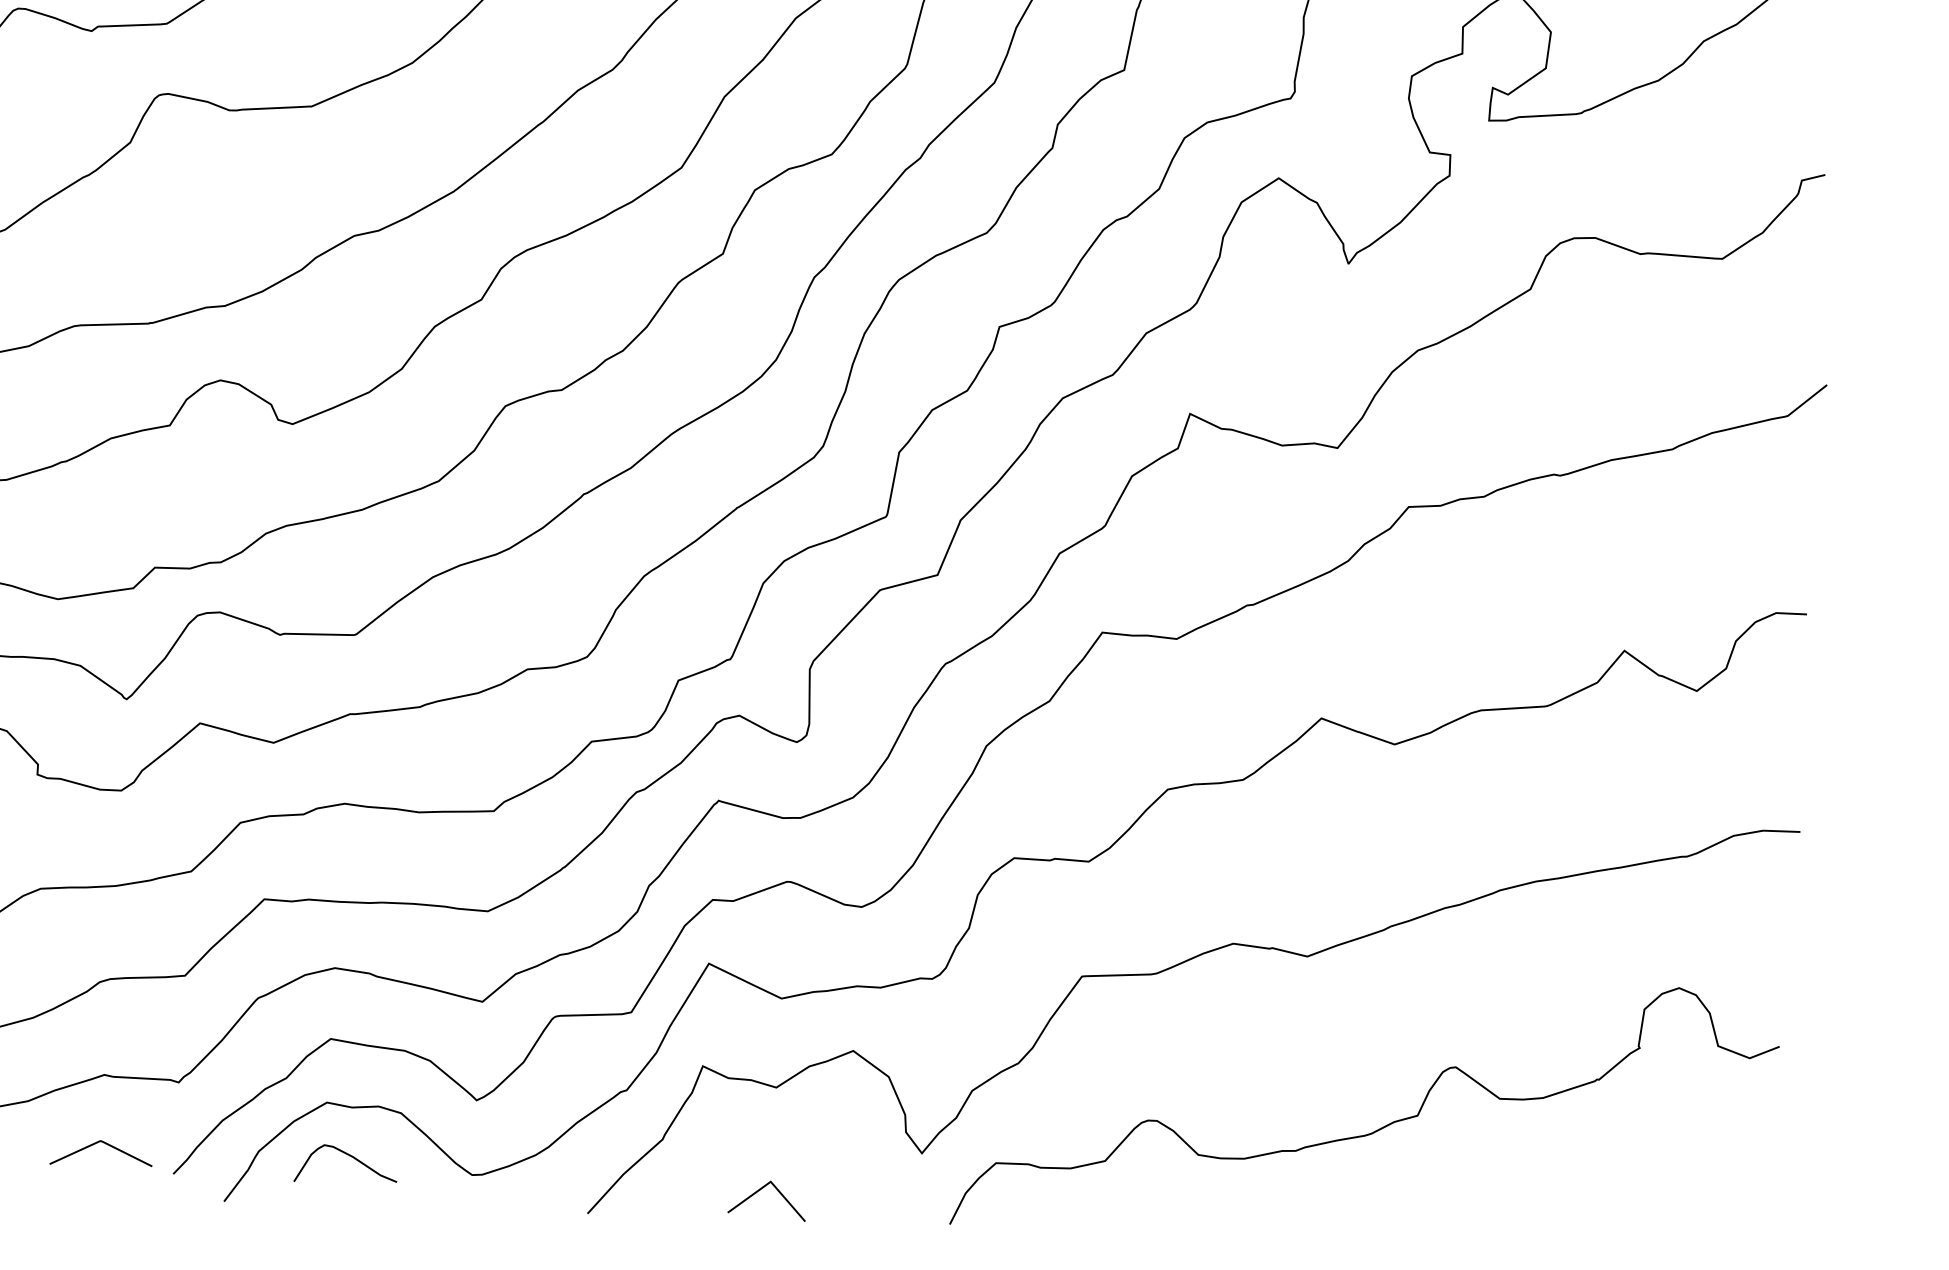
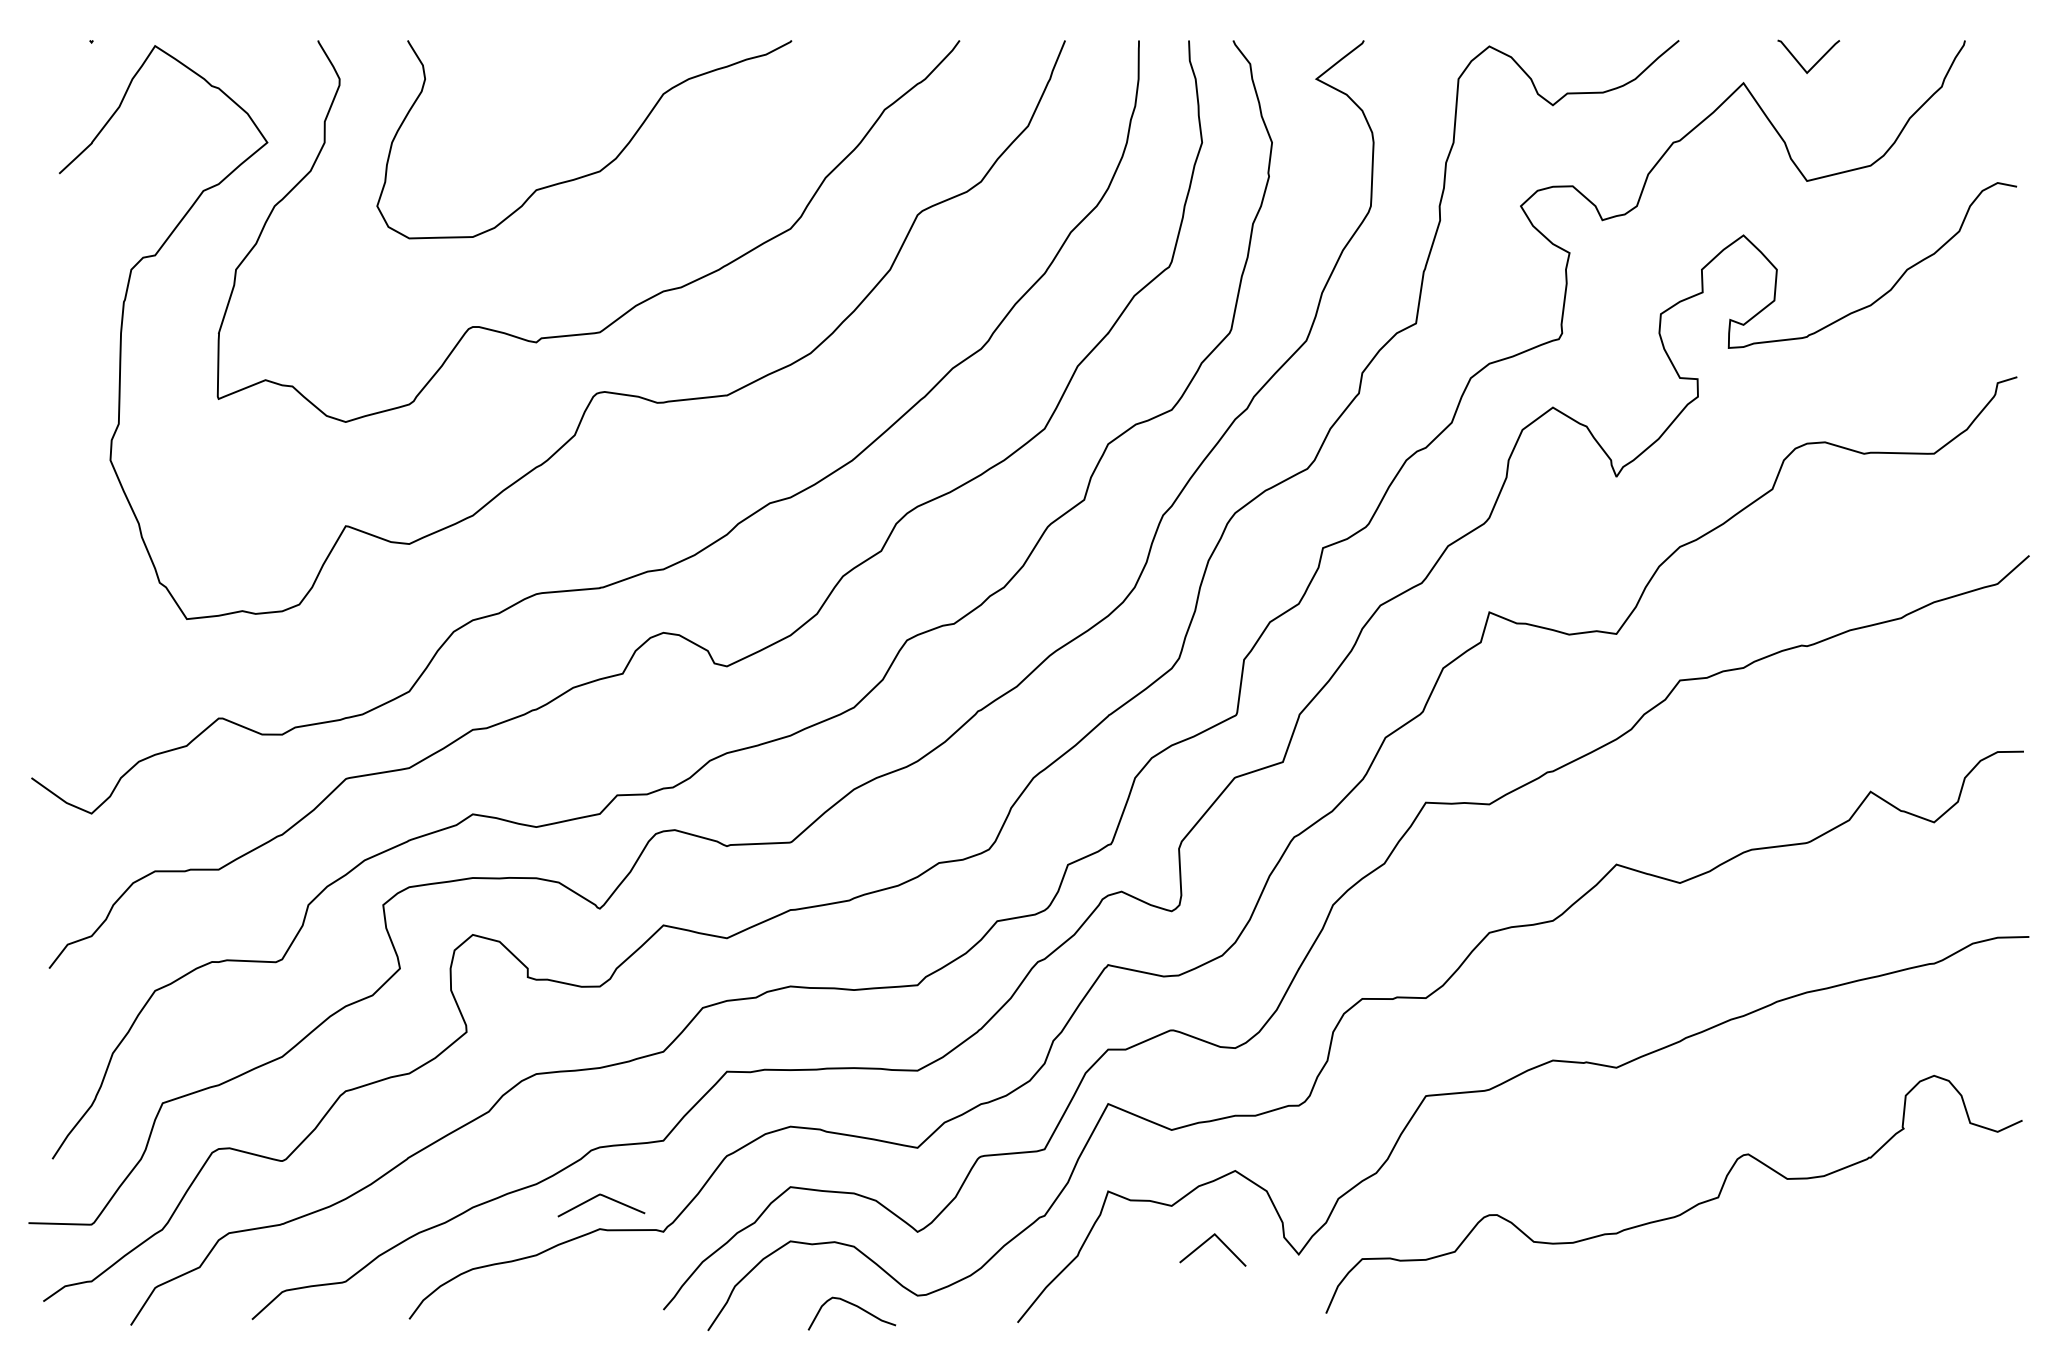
curve: (105, 1144) -> (604, 1197), moved
curve: (349, 1156) -> (854, 1306), moved
line: (760, 1190) -> (1206, 1242), moved

